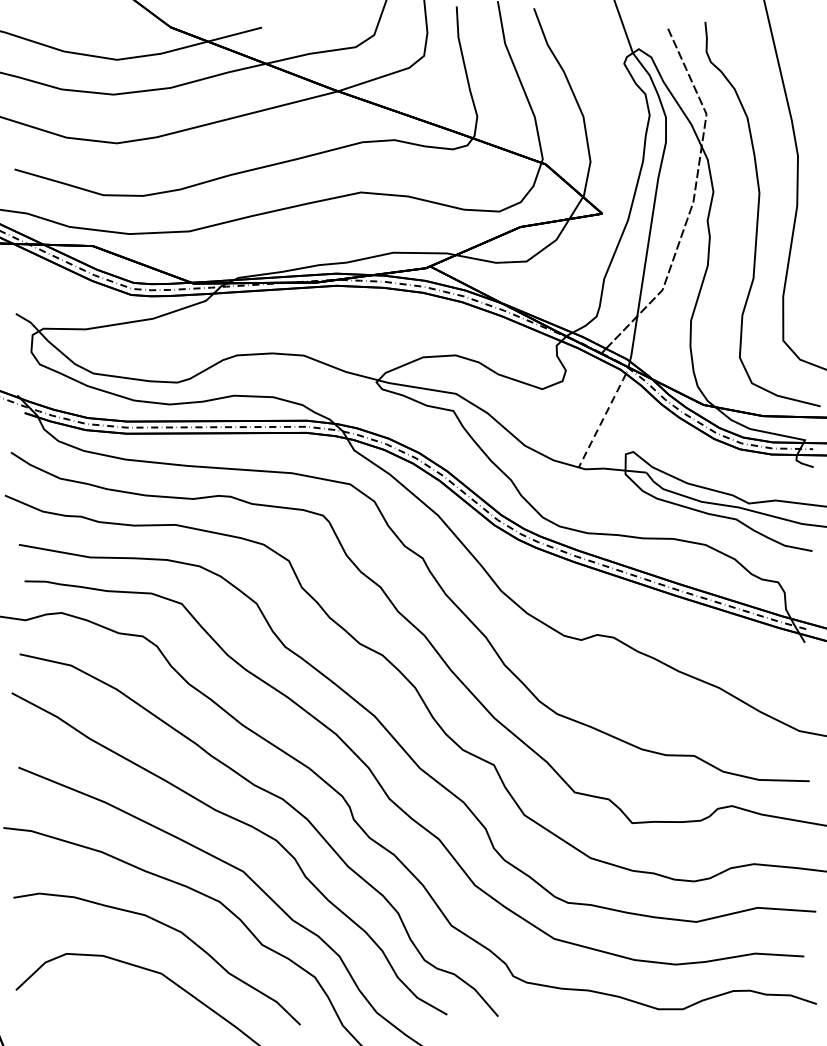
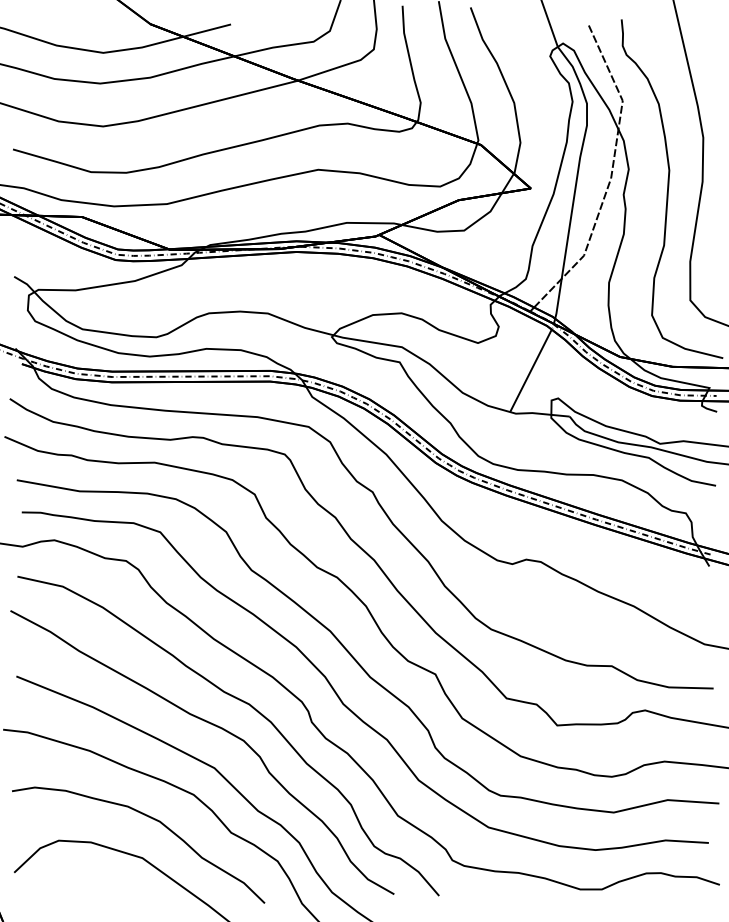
line: (603, 420) -> (531, 370), dashed -> solid

